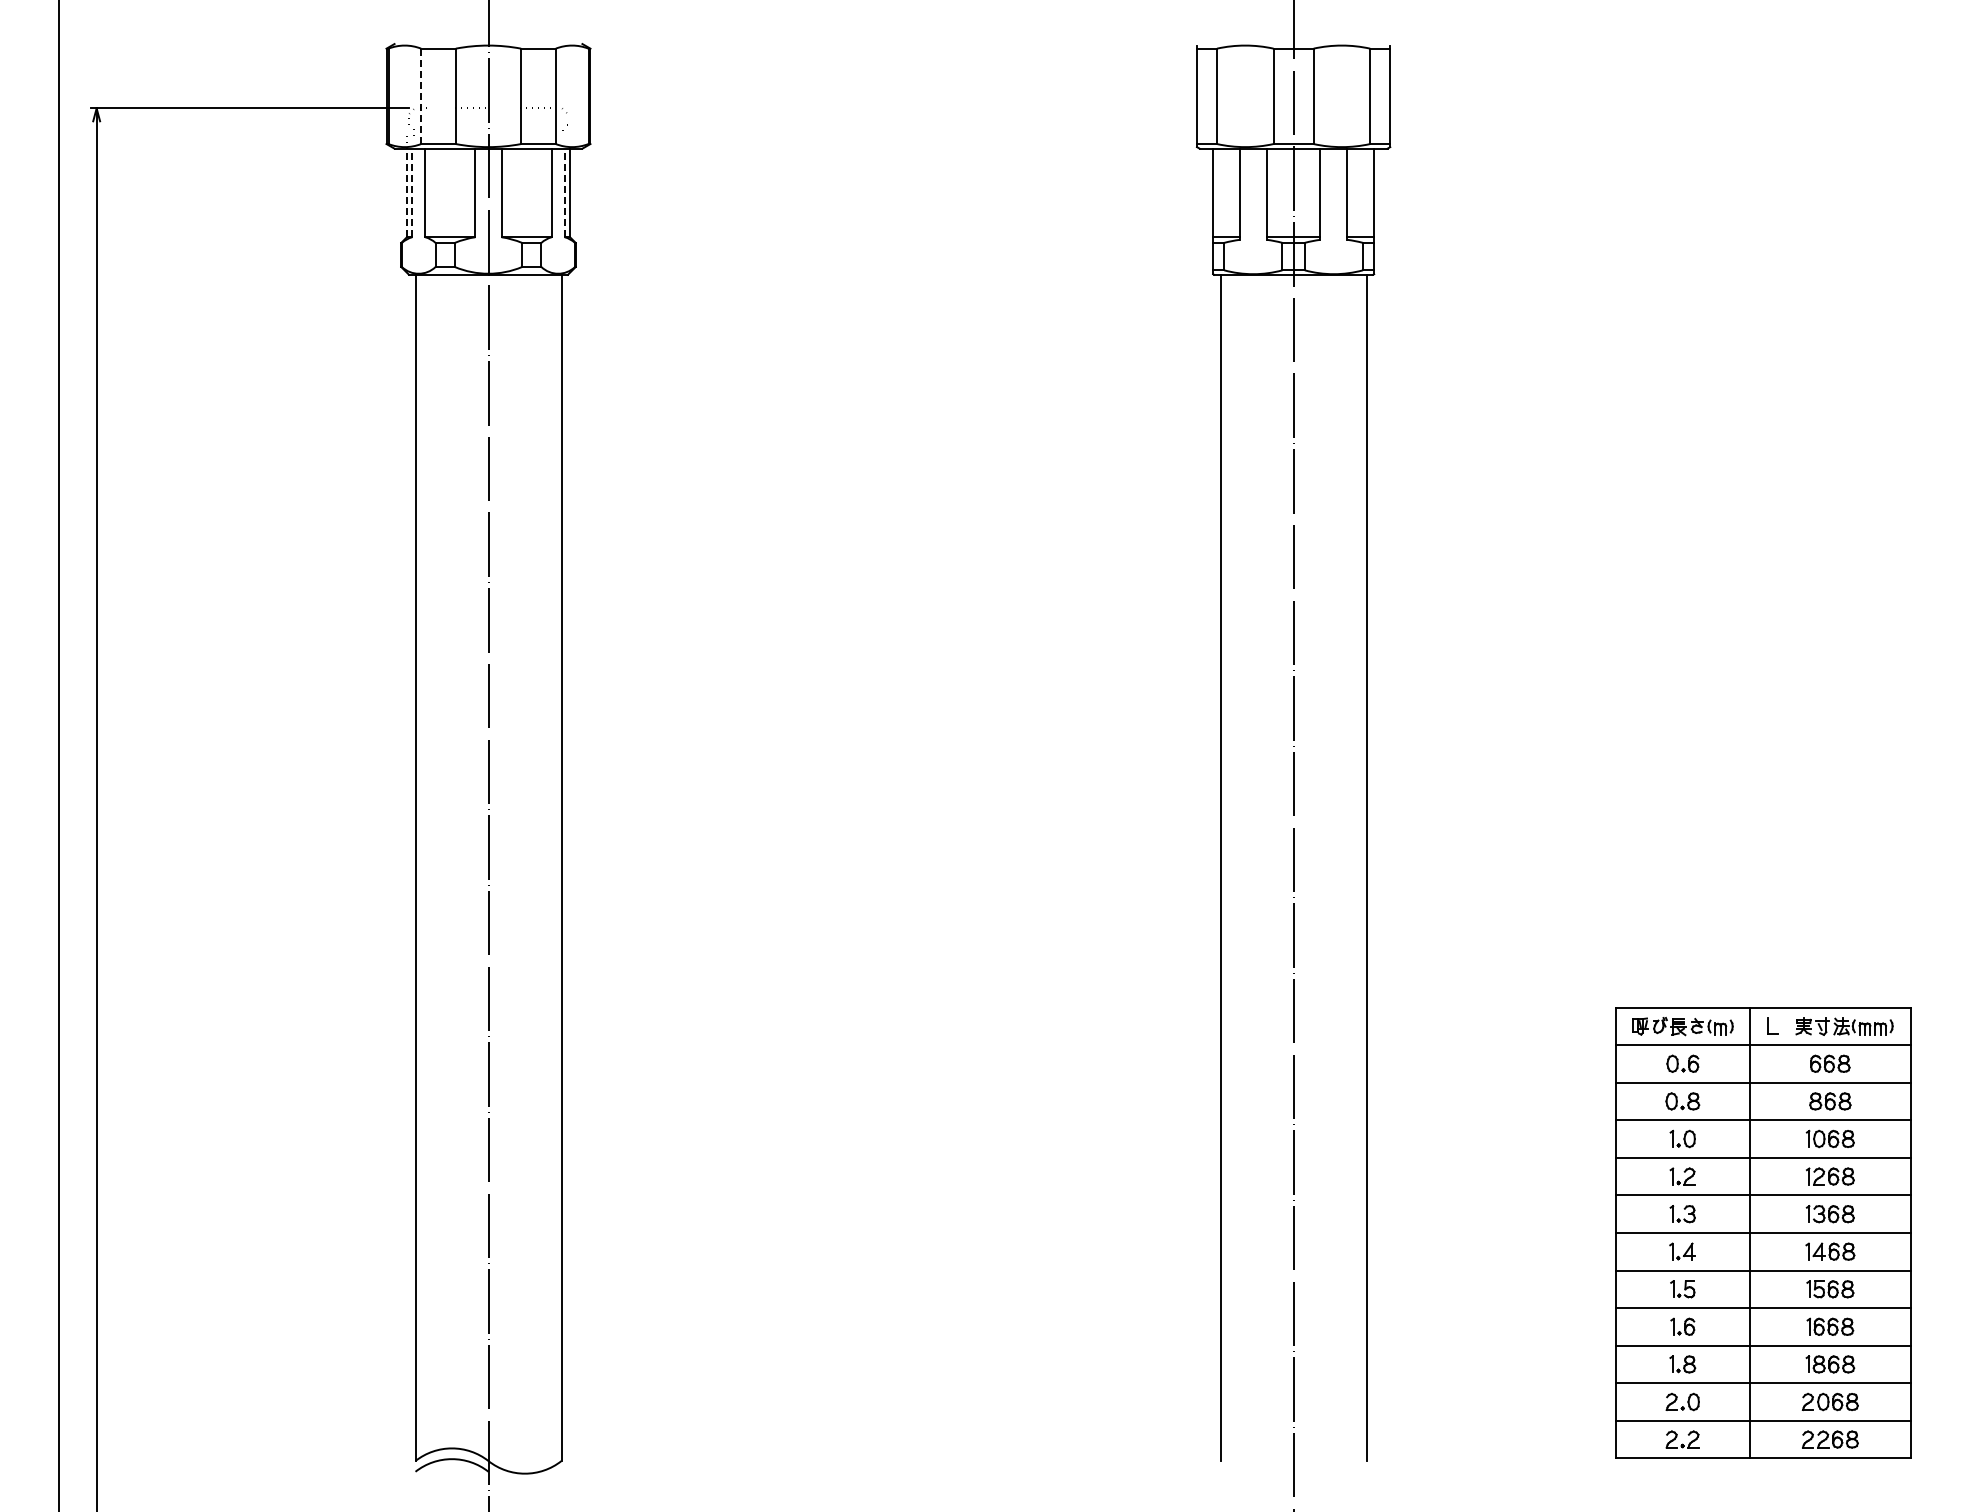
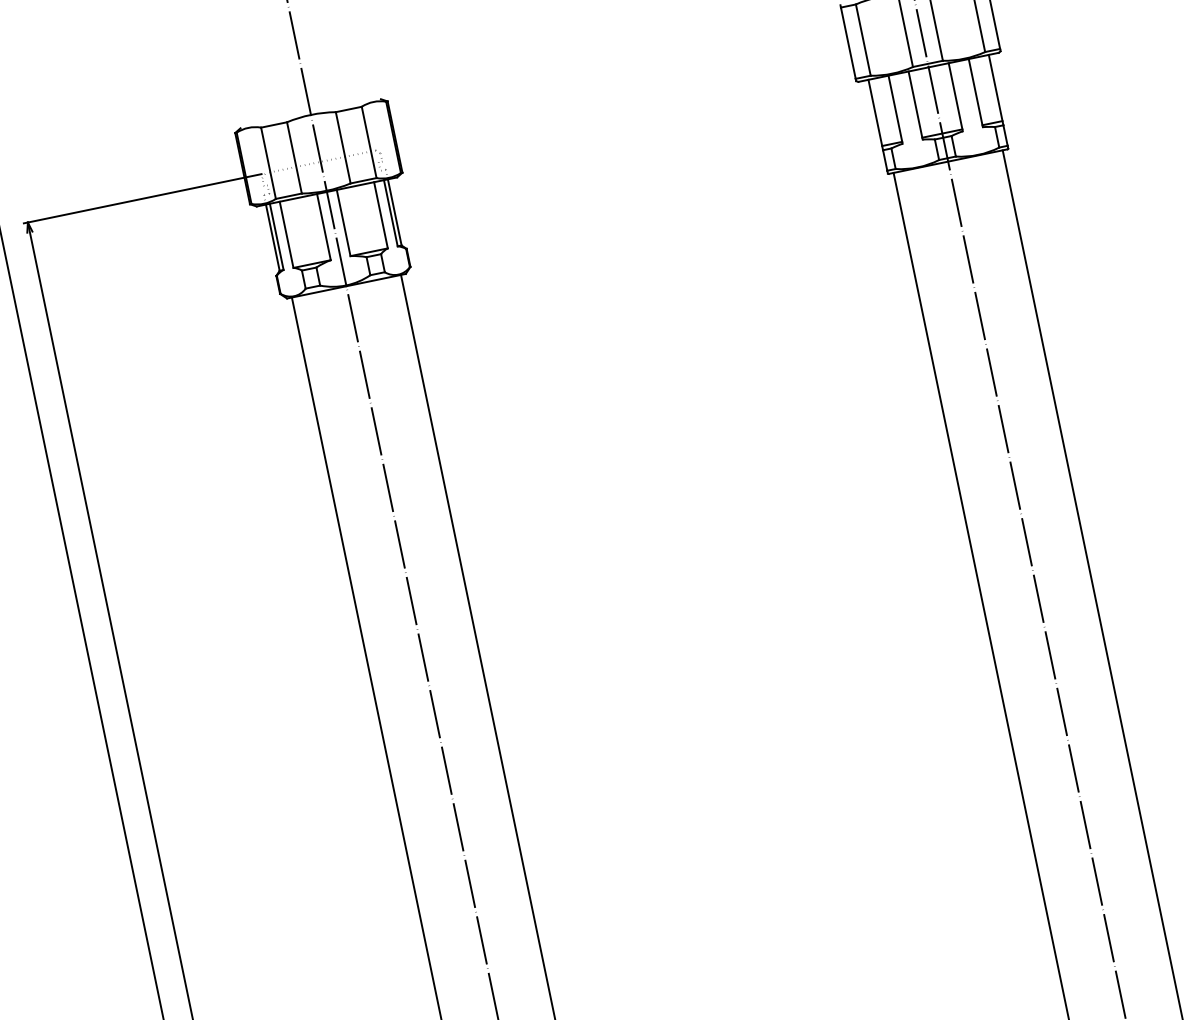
line: (421, 96) -> (268, 163), dashed -> solid
line: (406, 192) -> (272, 237), dashed -> solid
line: (412, 192) -> (276, 236), dashed -> solid
line: (564, 192) -> (390, 212), dashed -> solid

